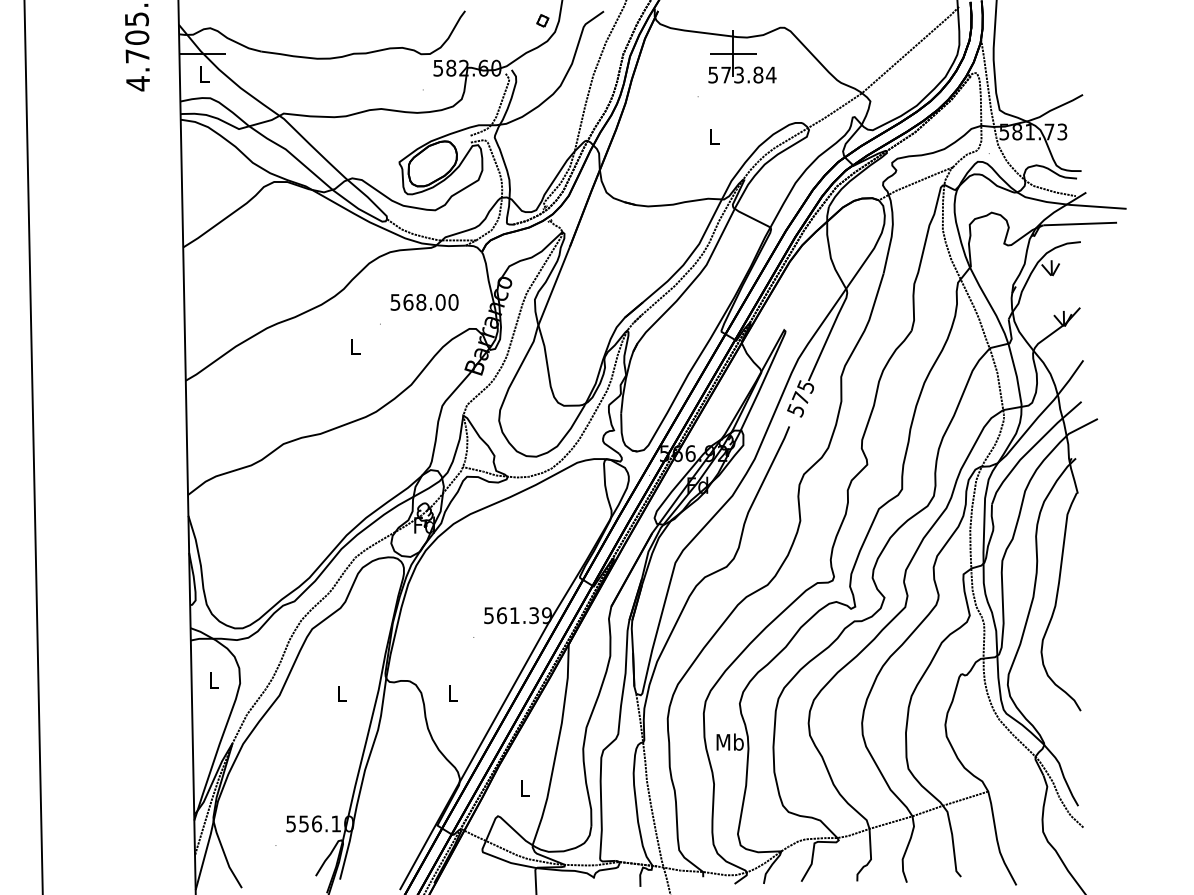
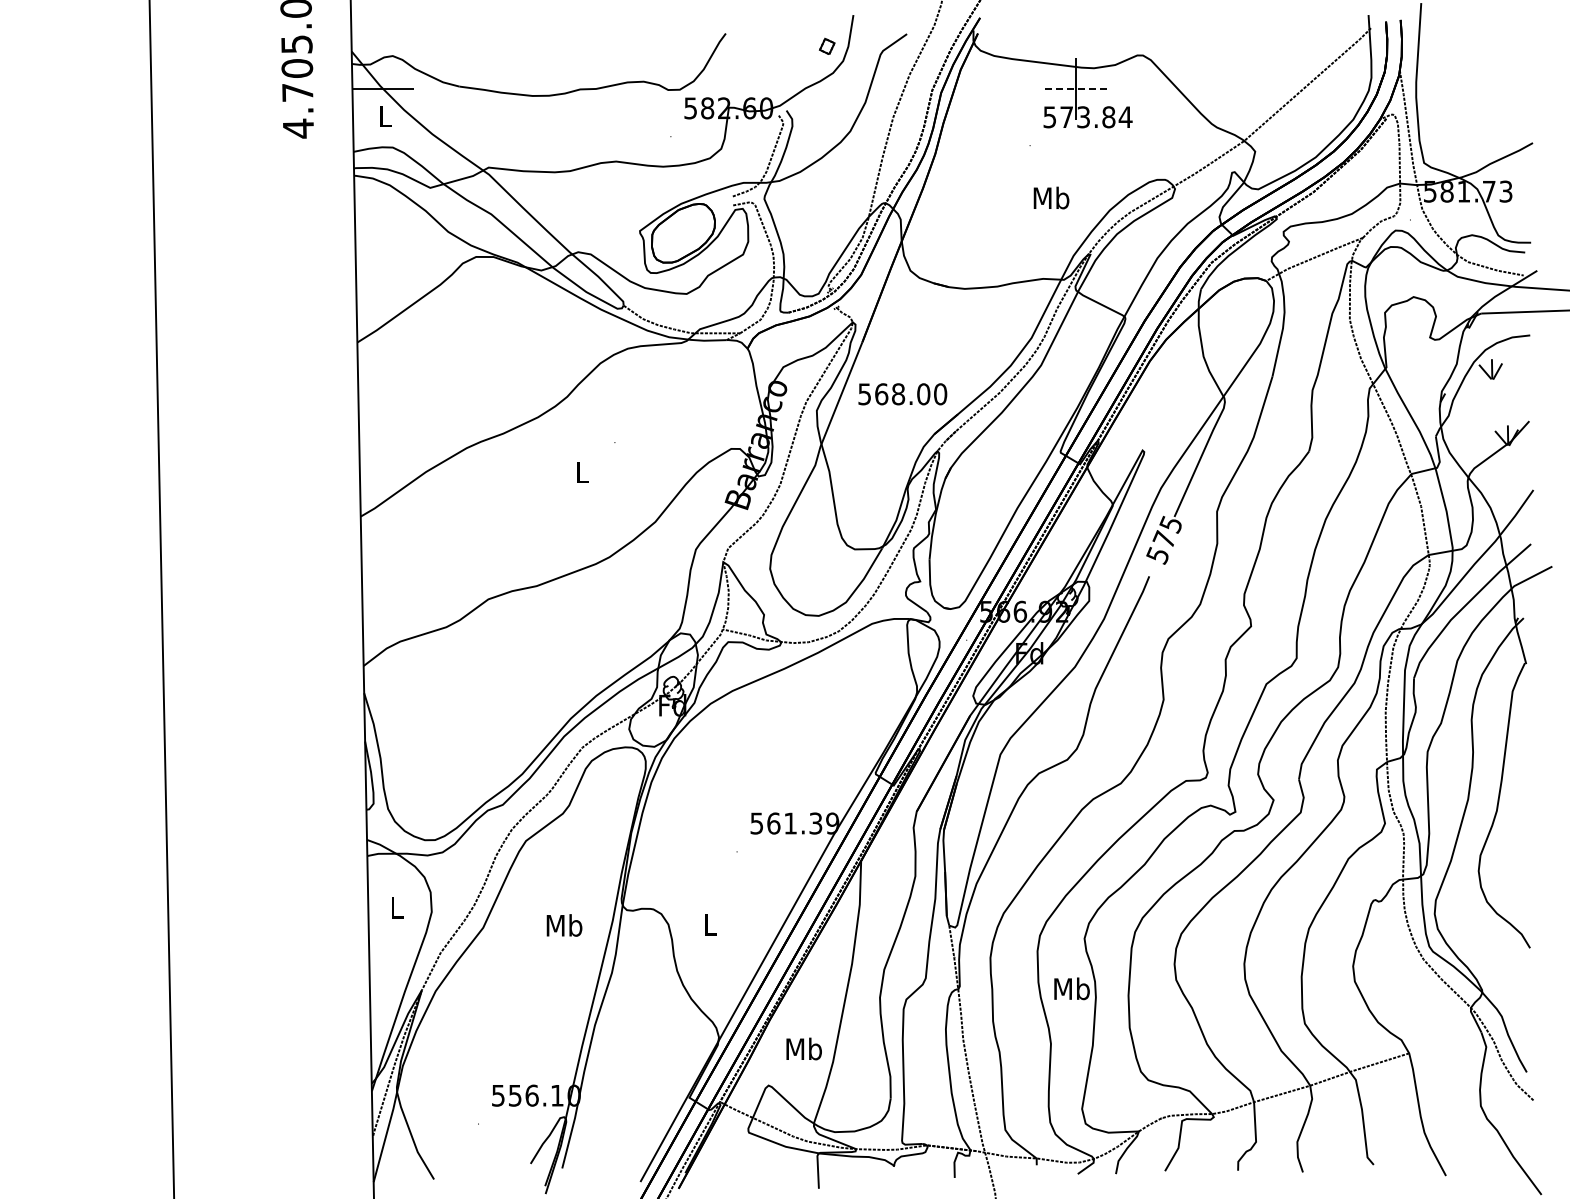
line: (732, 53) -> (1075, 89), solid -> dashed
text: (714, 136) -> (1051, 197), L -> Mb
text: (424, 302) -> (902, 394), moved
text: (341, 693) -> (564, 925), L -> Mb
text: (524, 787) -> (803, 1048), L -> Mb

